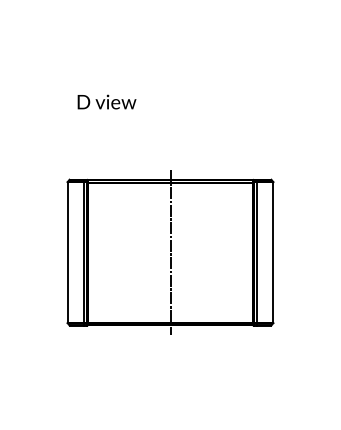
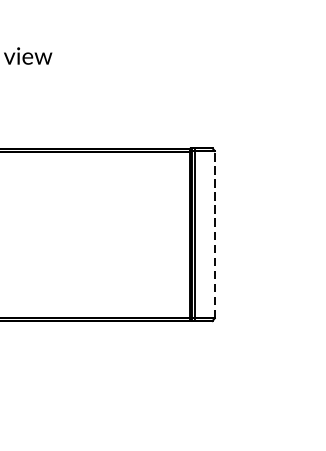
line: (170, 252) -> (92, 234), removed
line: (273, 252) -> (214, 234), solid -> dashed

